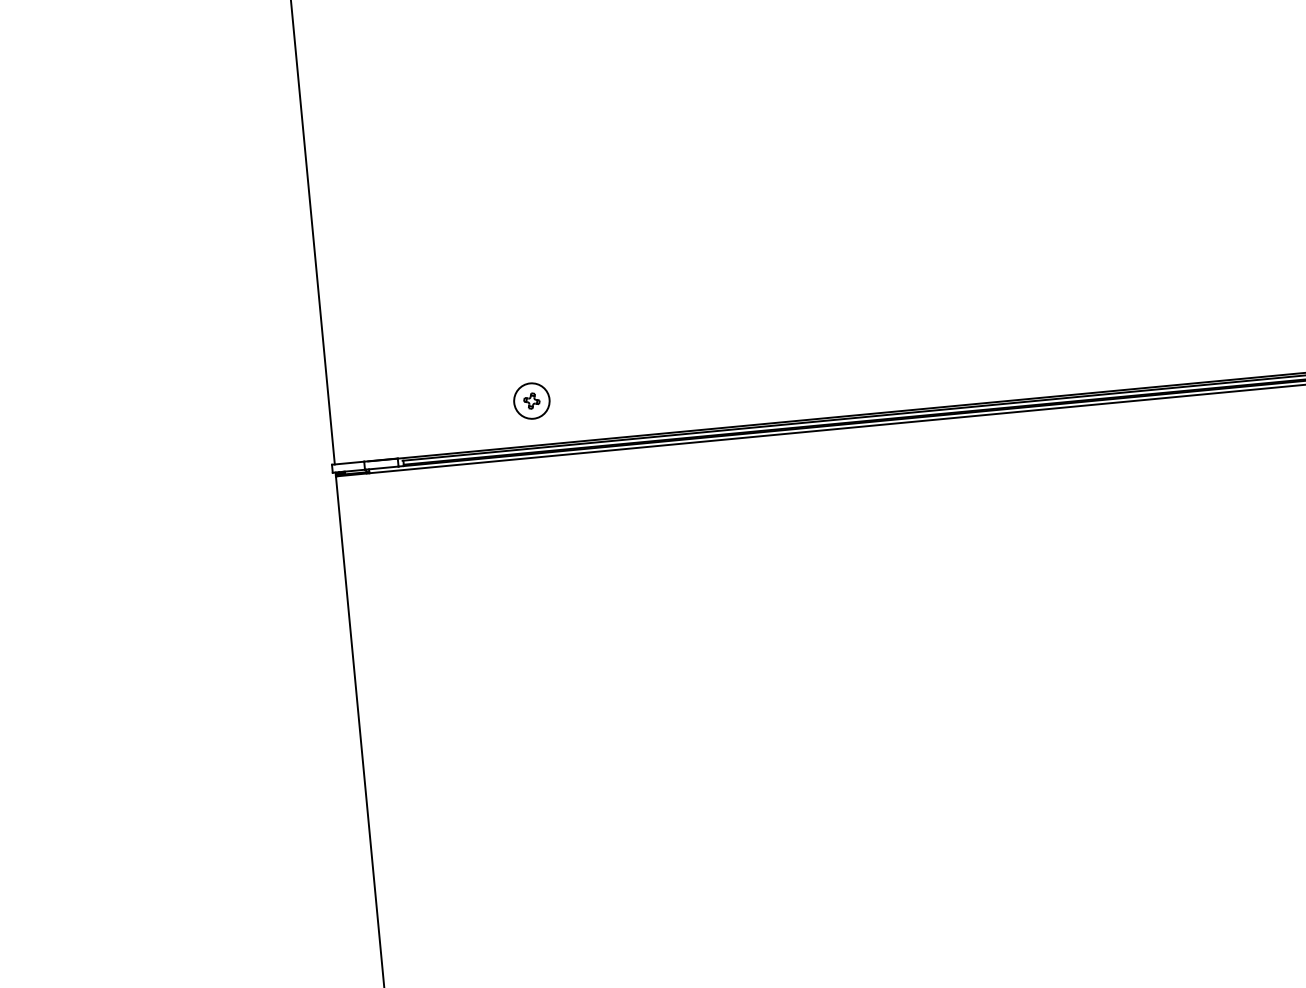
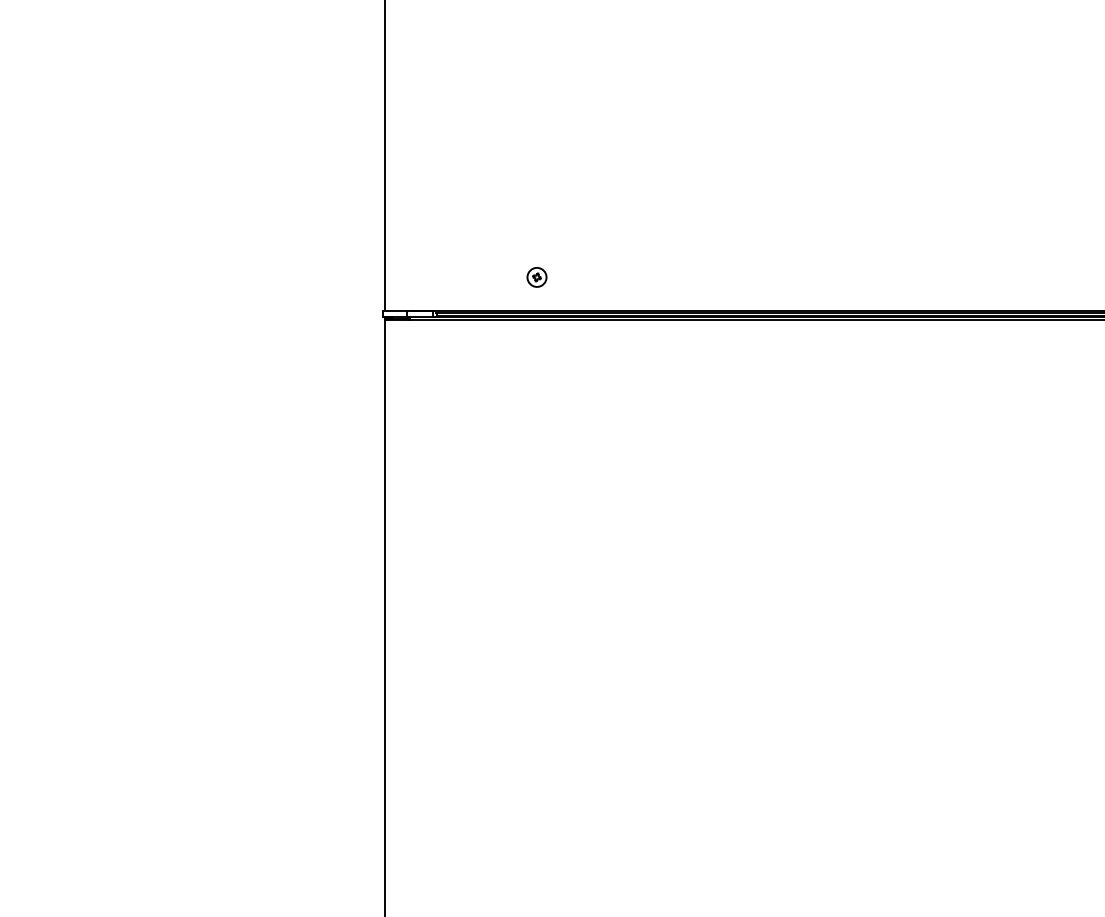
part: (531, 401) -> (536, 277), size x0.71

